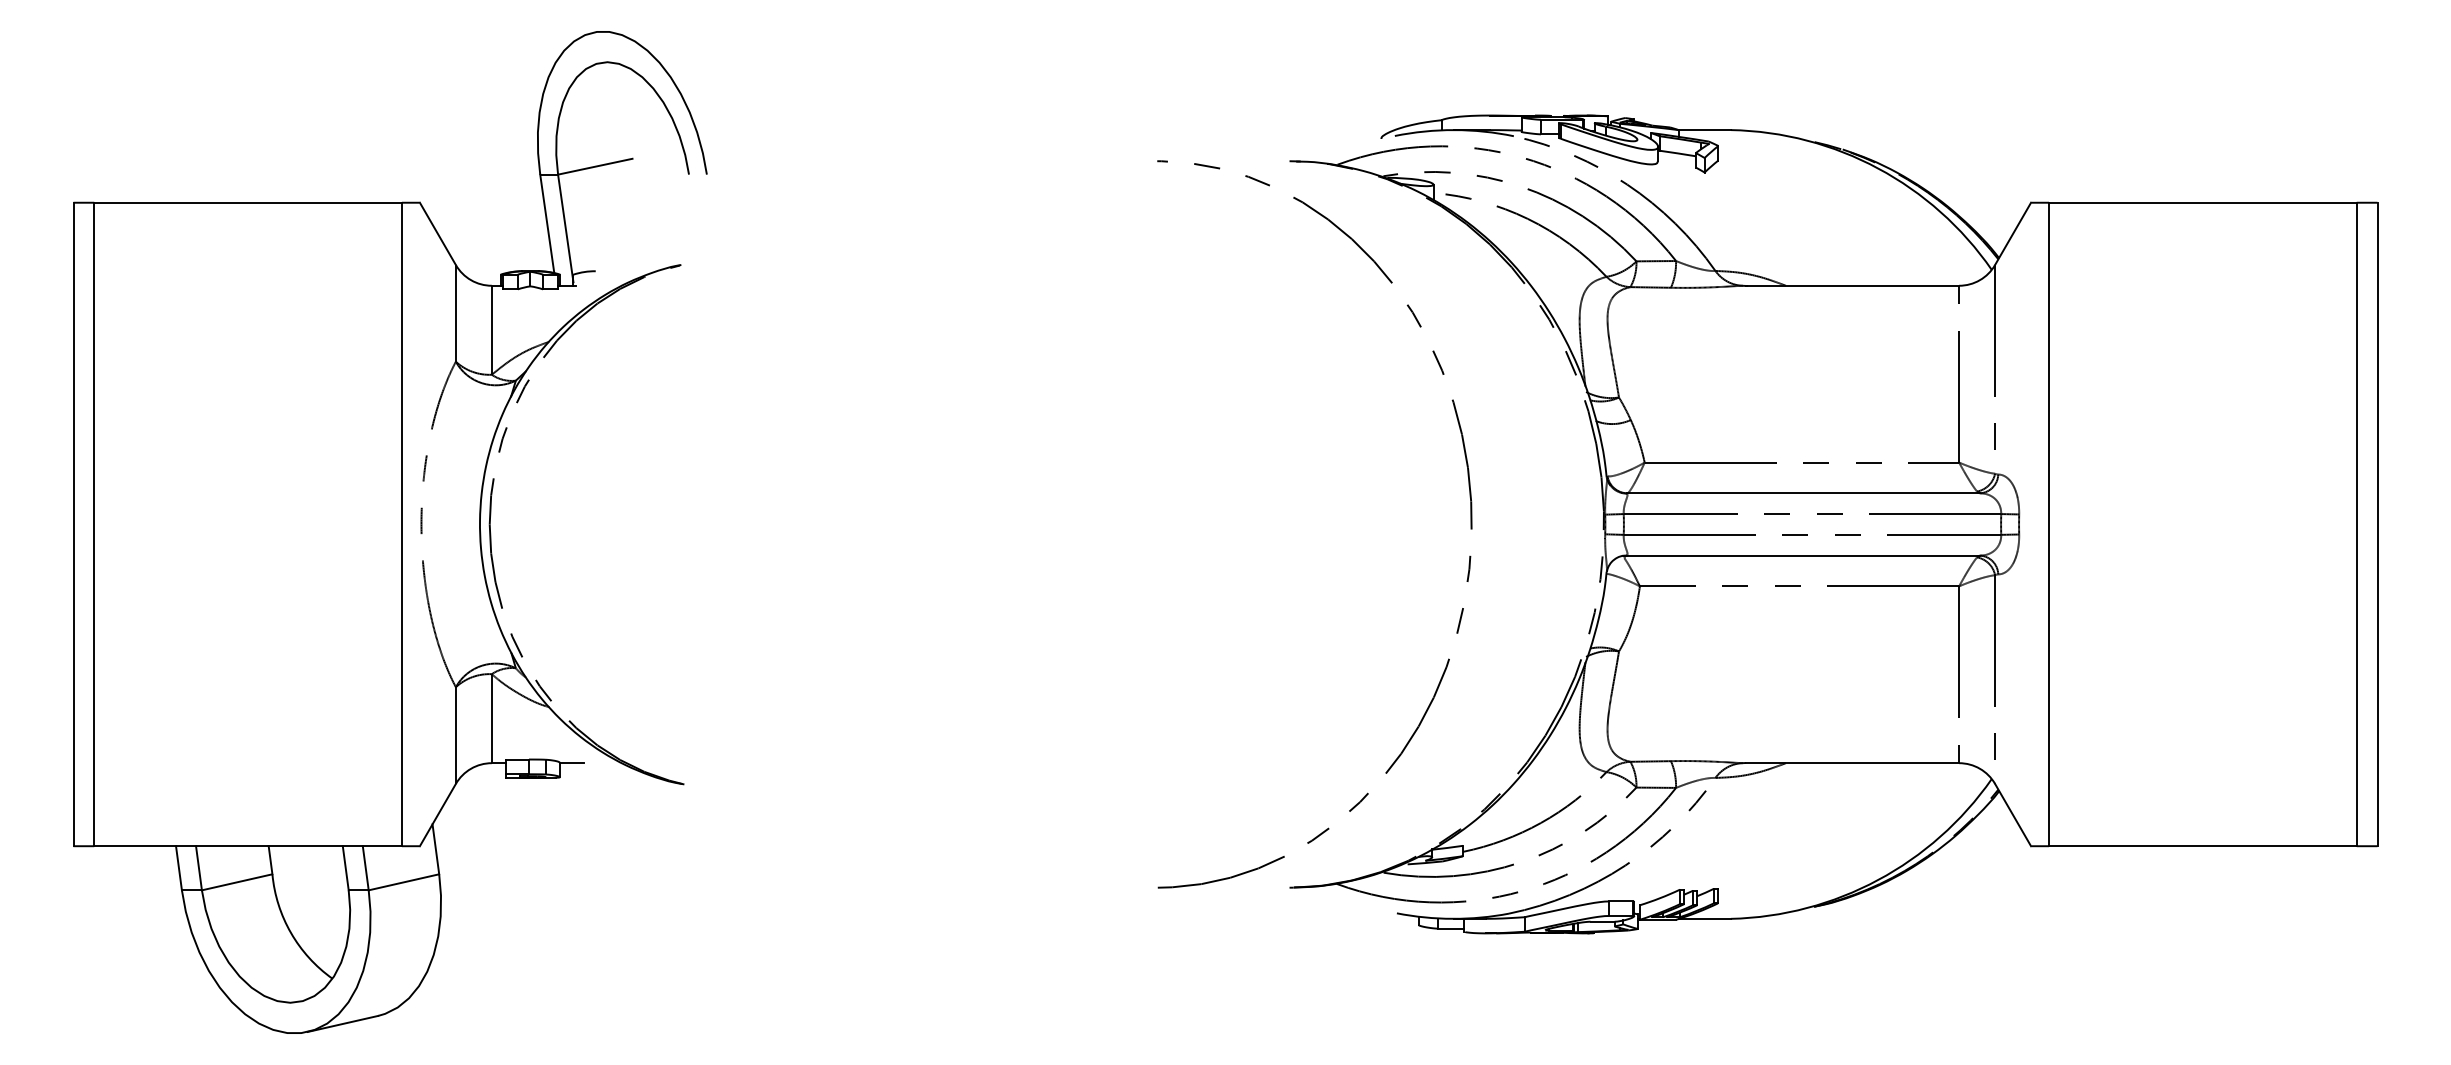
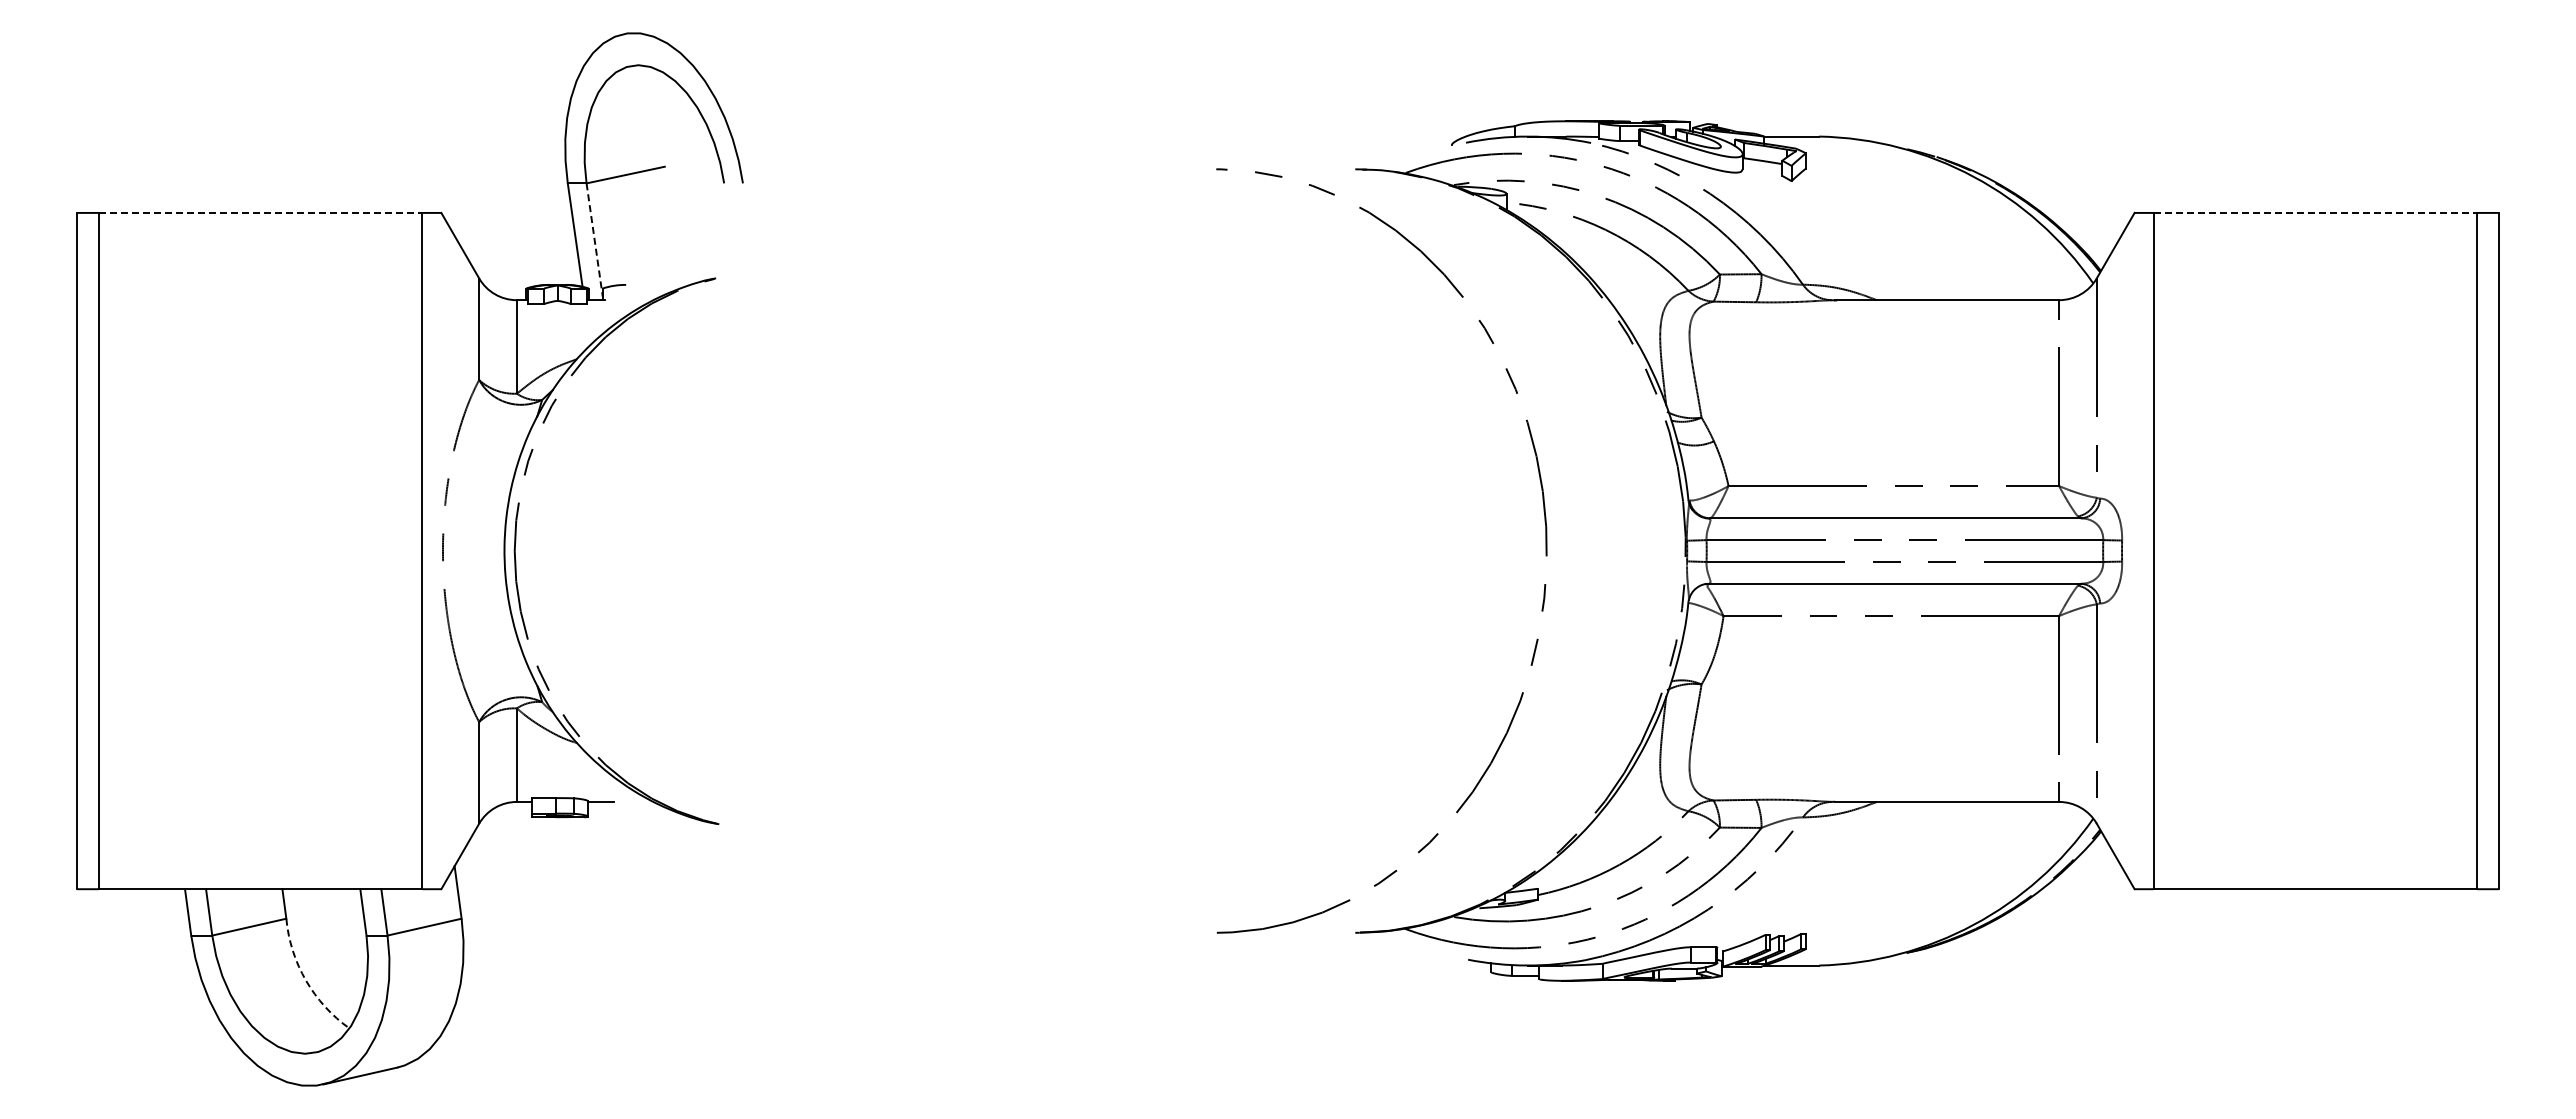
line: (247, 202) -> (260, 212), solid -> dashed
line: (2203, 202) -> (2315, 212), solid -> dashed
line: (565, 228) -> (594, 240), solid -> dashed
arc: (290, 933) -> (305, 980), solid -> dashed

